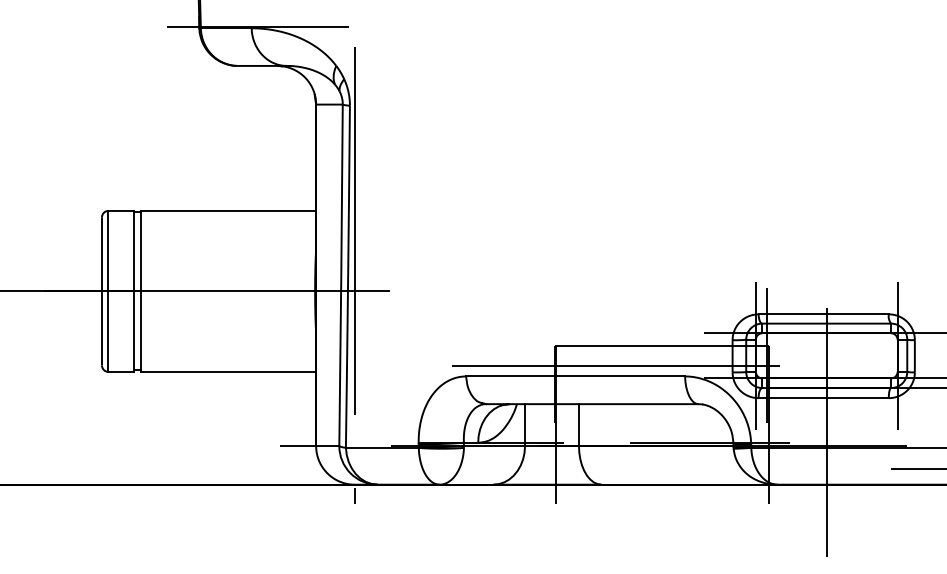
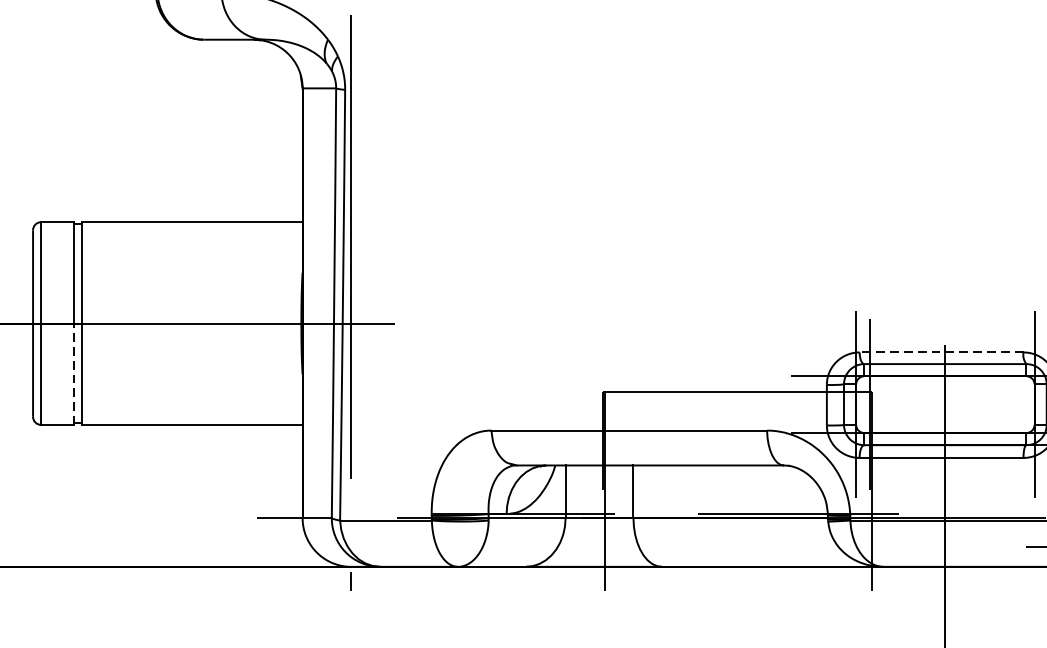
line: (823, 314) -> (941, 352), solid -> dashed
line: (134, 331) -> (73, 374), solid -> dashed
line: (615, 365) -> (679, 416), removed

